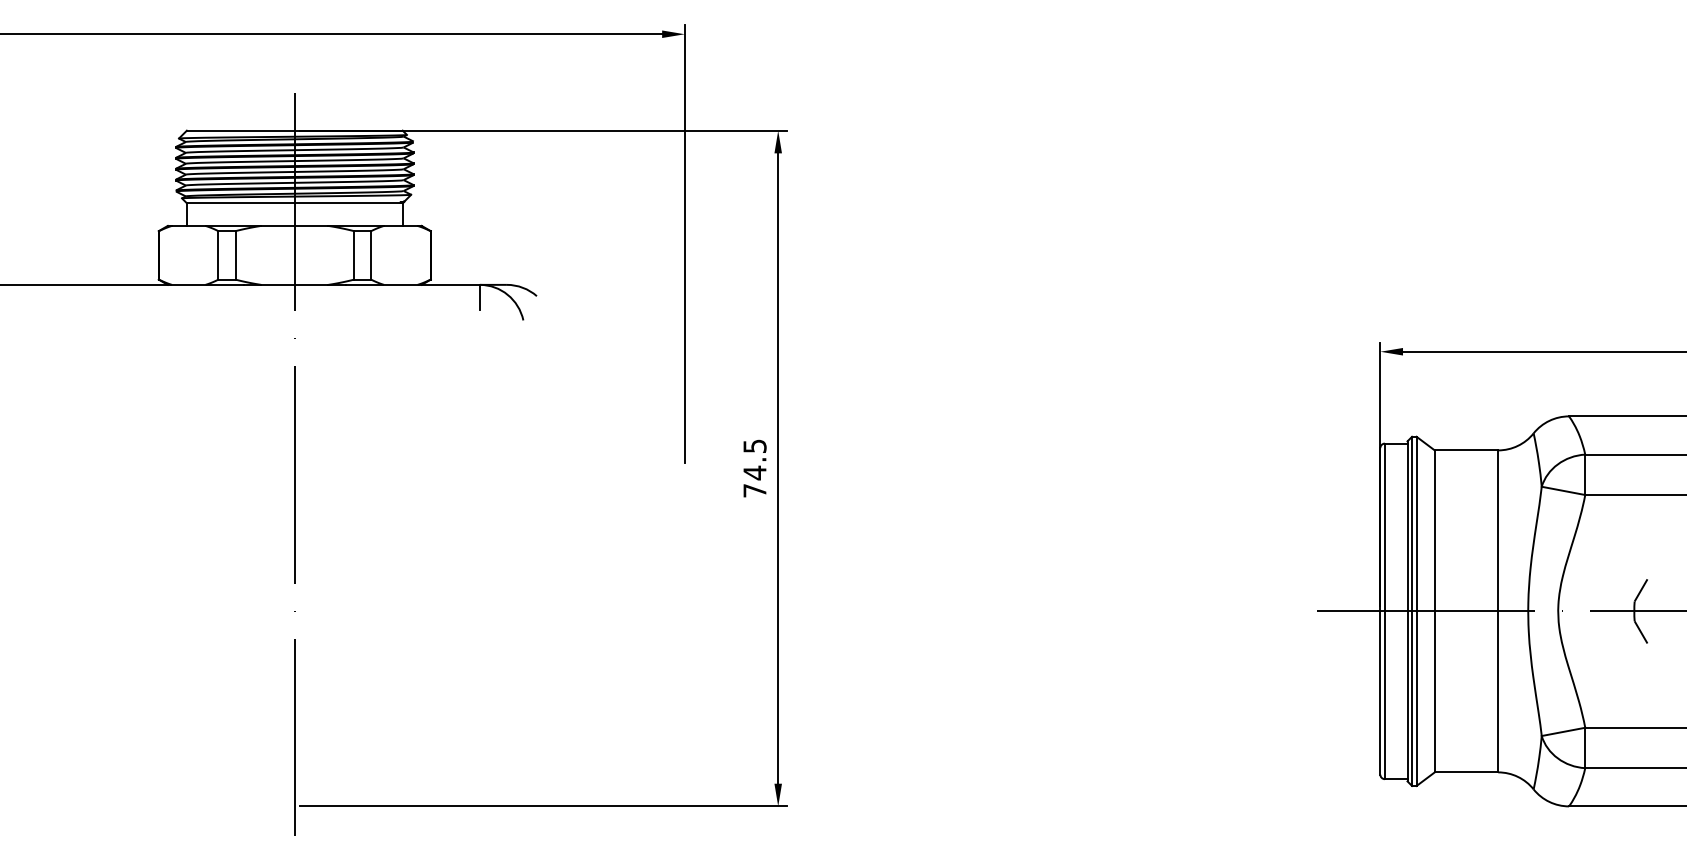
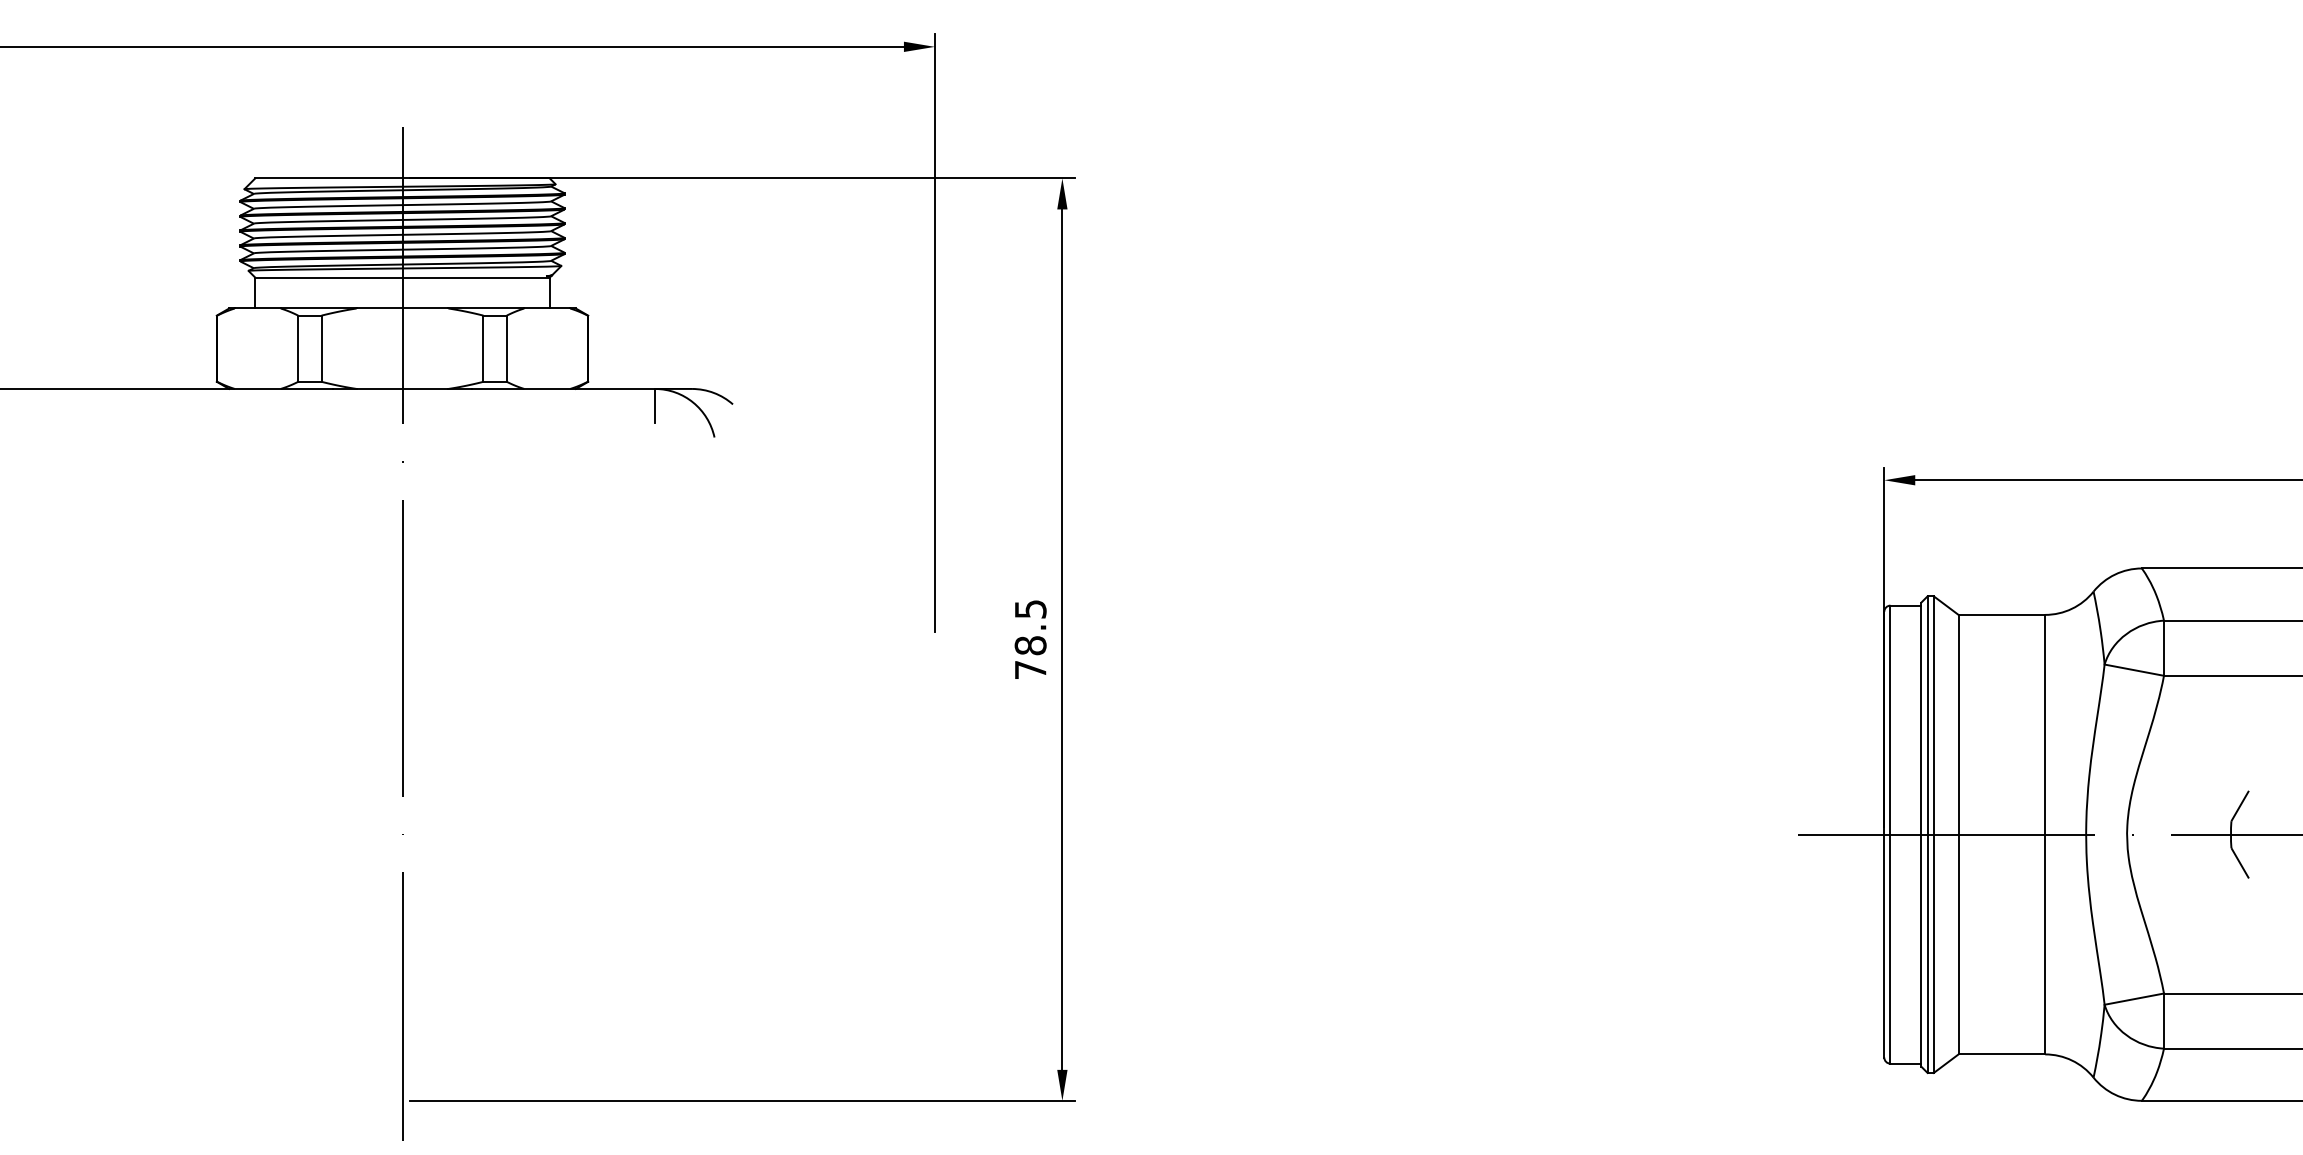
text: (754, 472) -> (1030, 645), 74.5 -> 78.5

